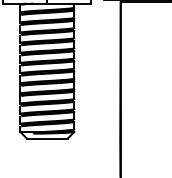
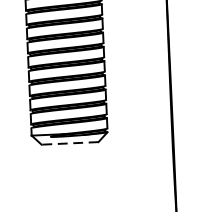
line: (46, 138) -> (68, 143), solid -> dashed

